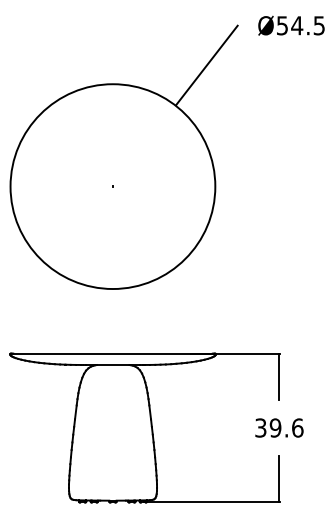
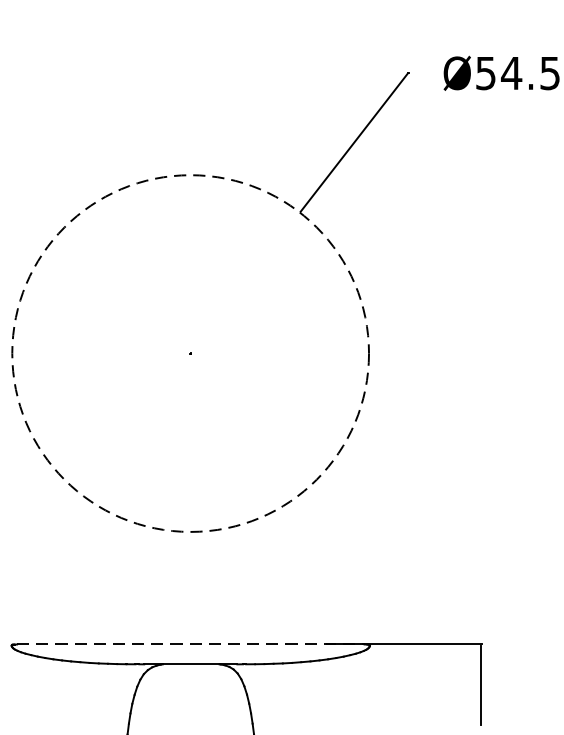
circle: (112, 186) -> (189, 353), solid -> dashed
line: (113, 353) -> (191, 644), solid -> dashed

